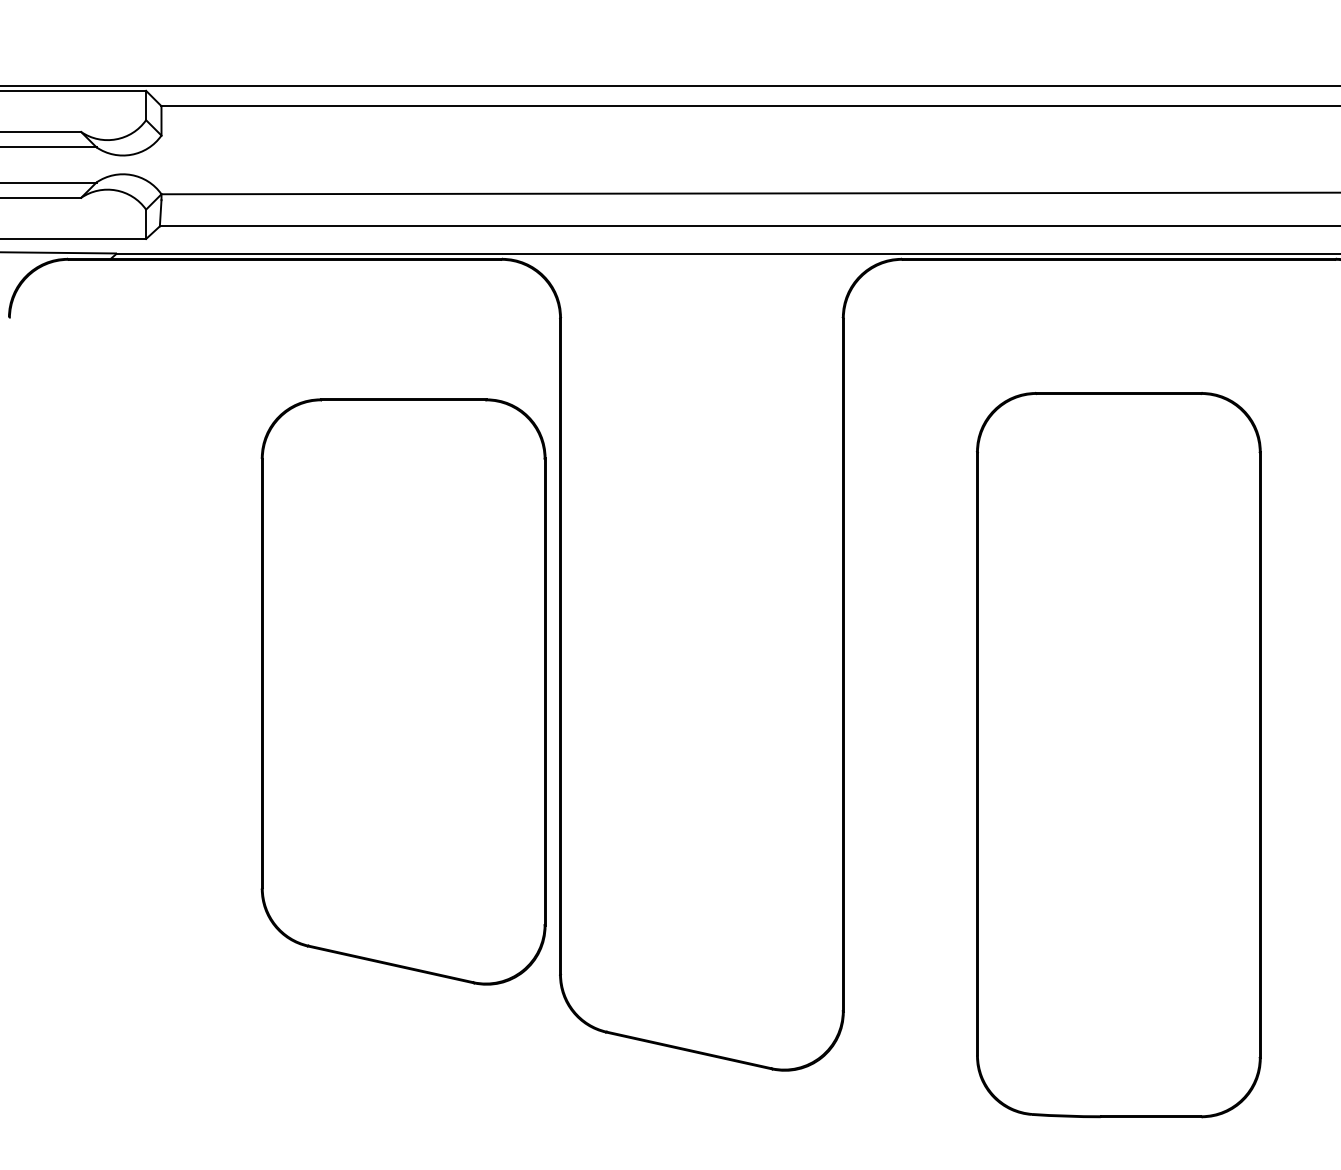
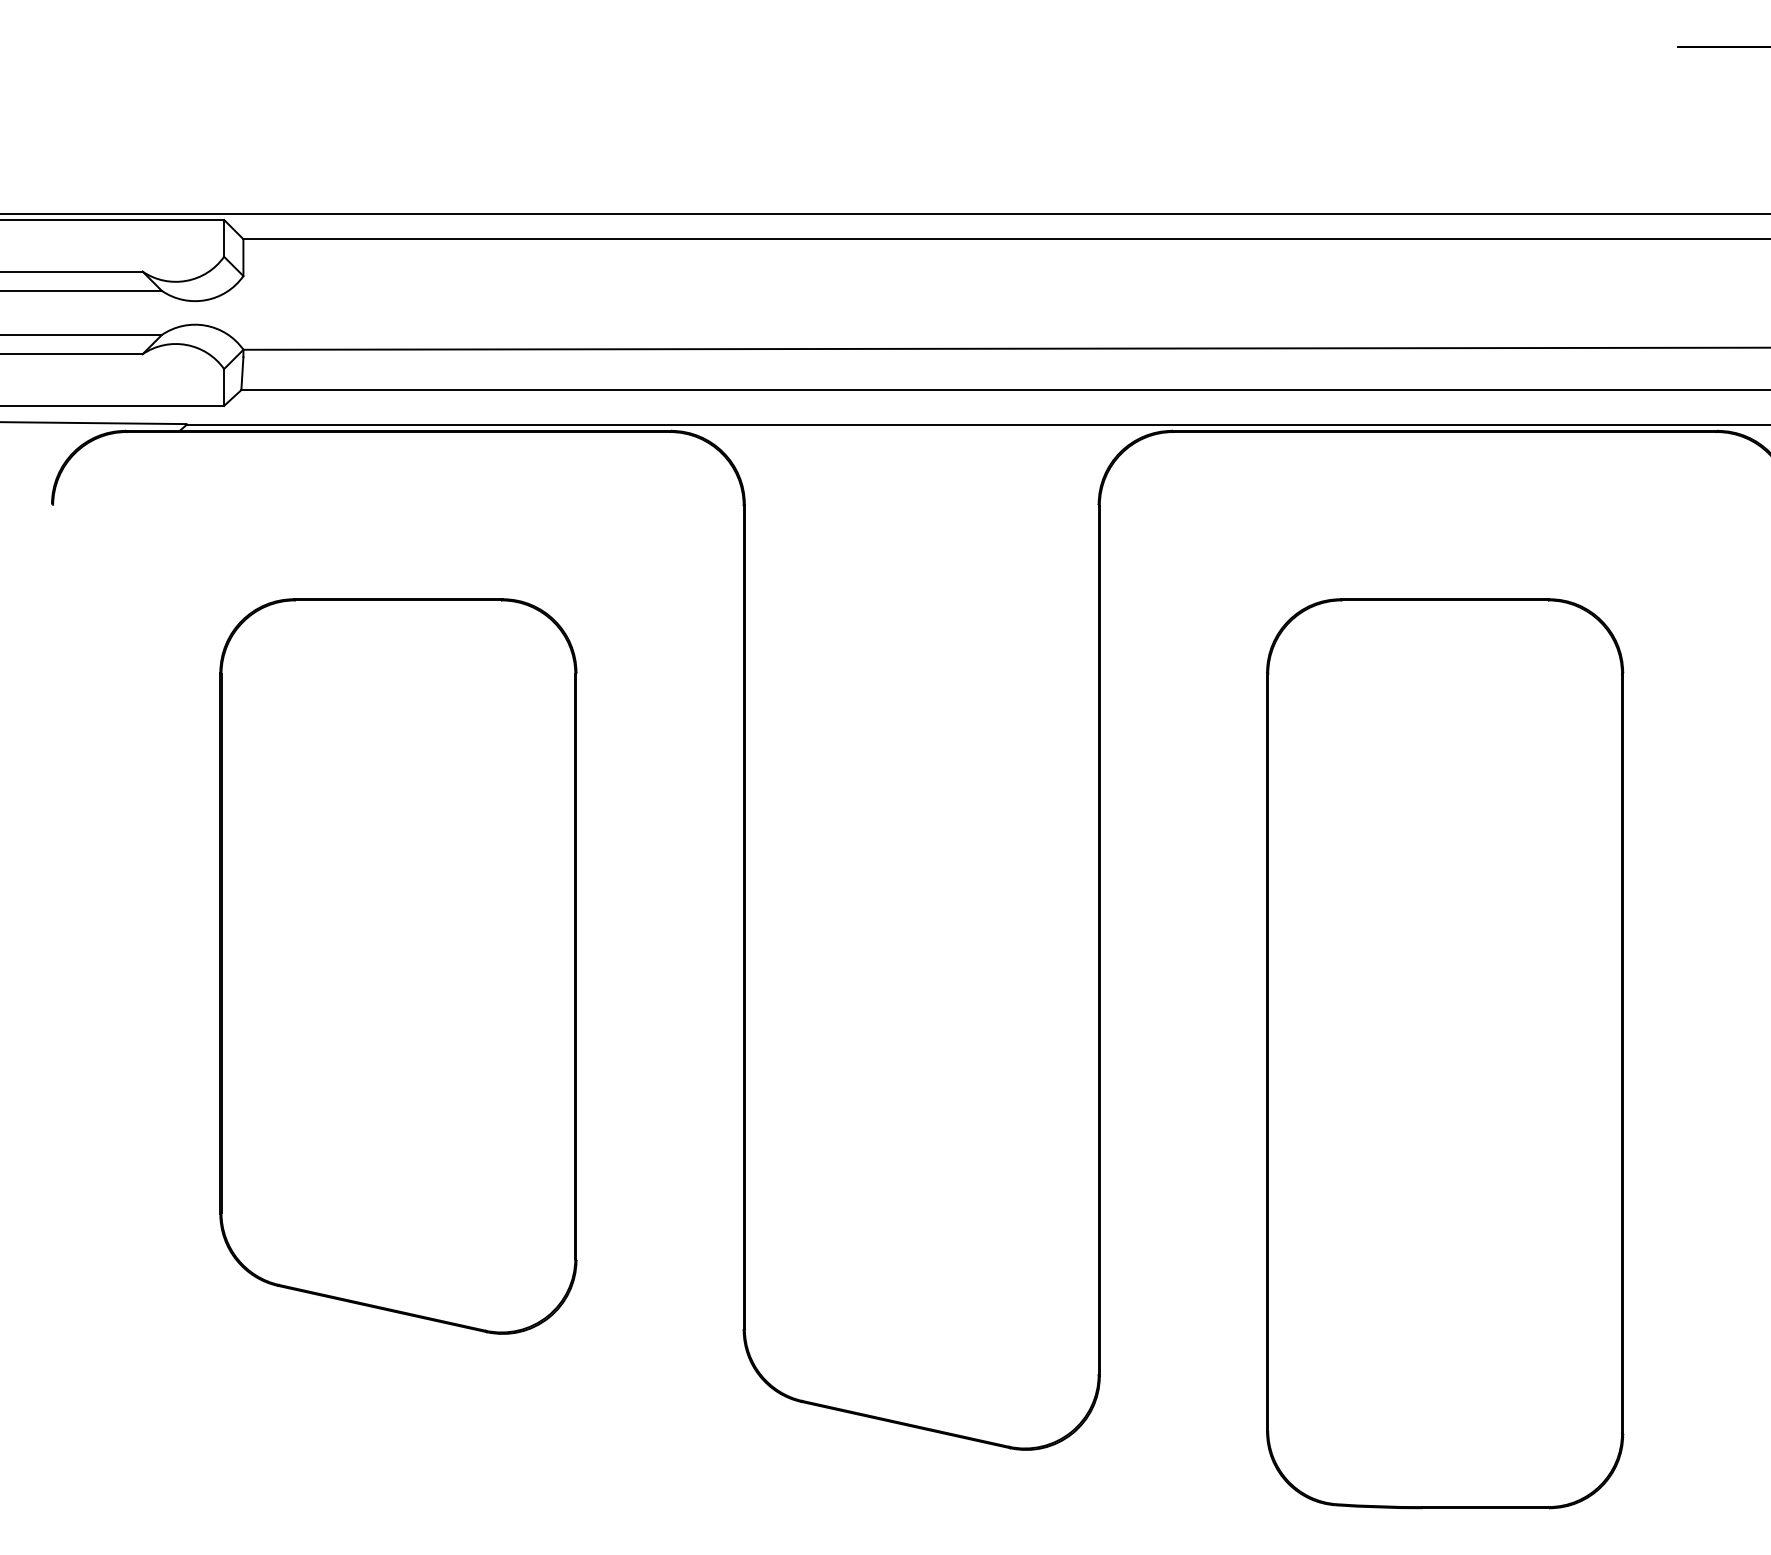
part: (403, 691) -> (398, 966), moved

